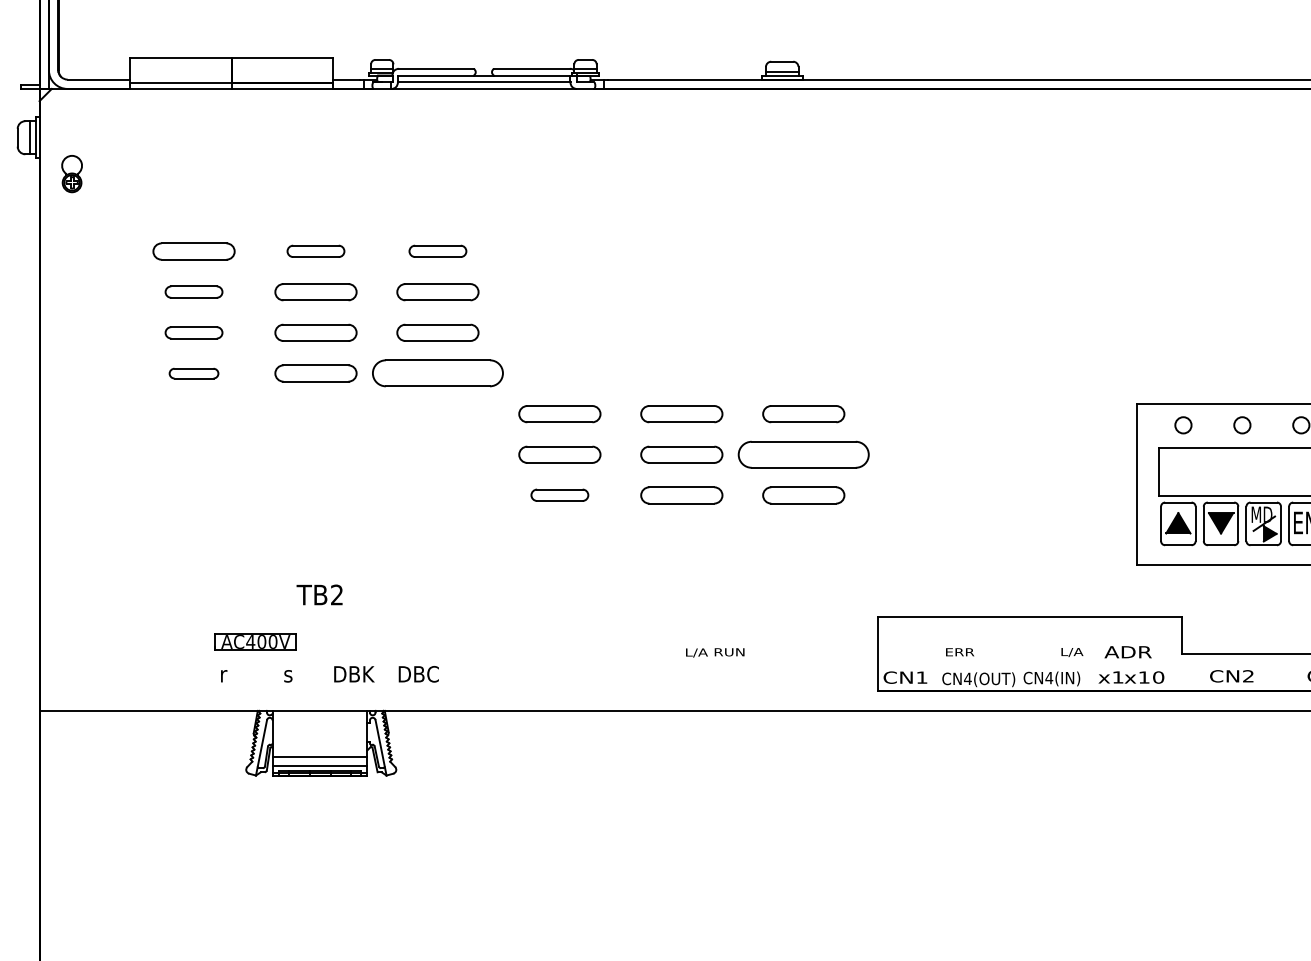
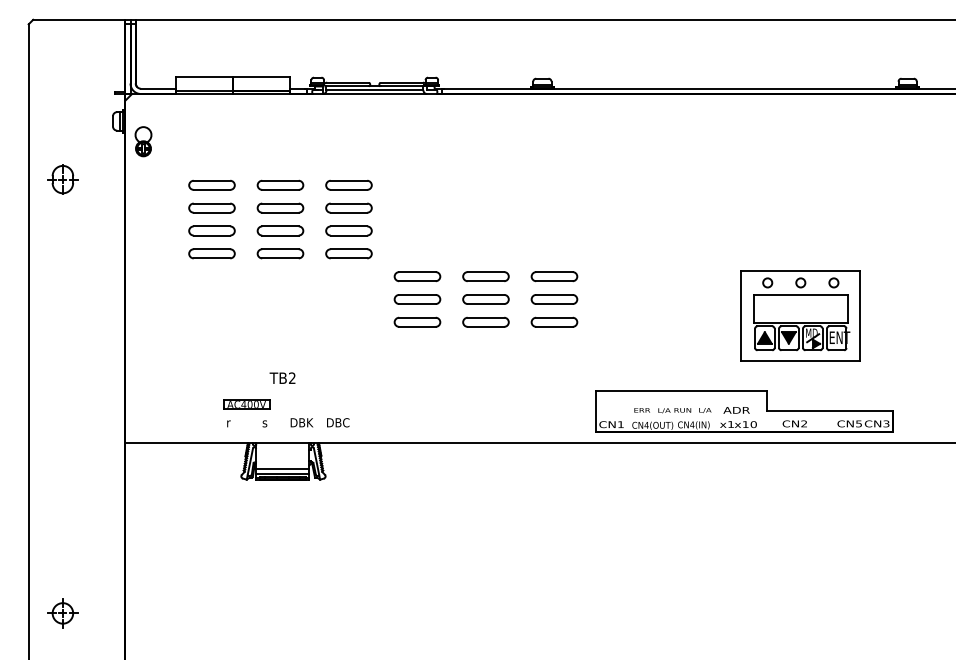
part: (72, 173) -> (143, 141), size x1.43
part: (315, 250) -> (280, 184), size x1.43
part: (437, 250) -> (348, 184), size x1.43
part: (193, 291) -> (211, 207), size x1.43
part: (193, 331) -> (211, 230), size x1.43
part: (193, 372) -> (211, 253), size x1.67
part: (437, 372) -> (348, 253), size x0.62
part: (803, 454) -> (554, 299), size x0.62
part: (559, 493) -> (417, 321), size x1.43
text: (714, 652) -> (674, 410), moved

